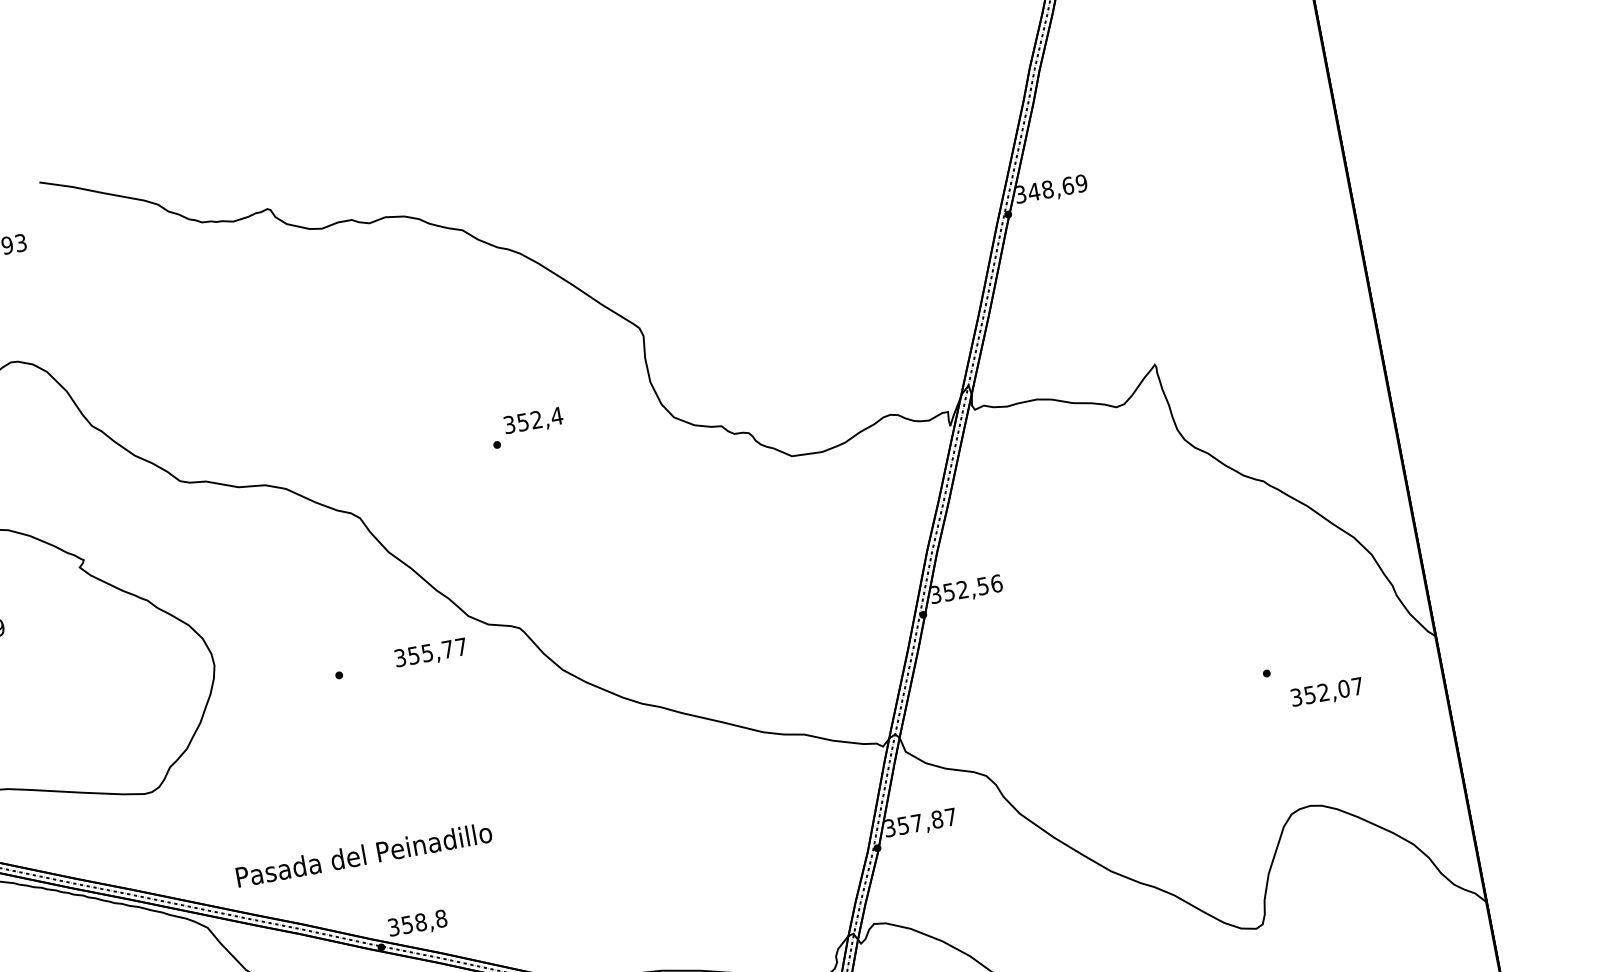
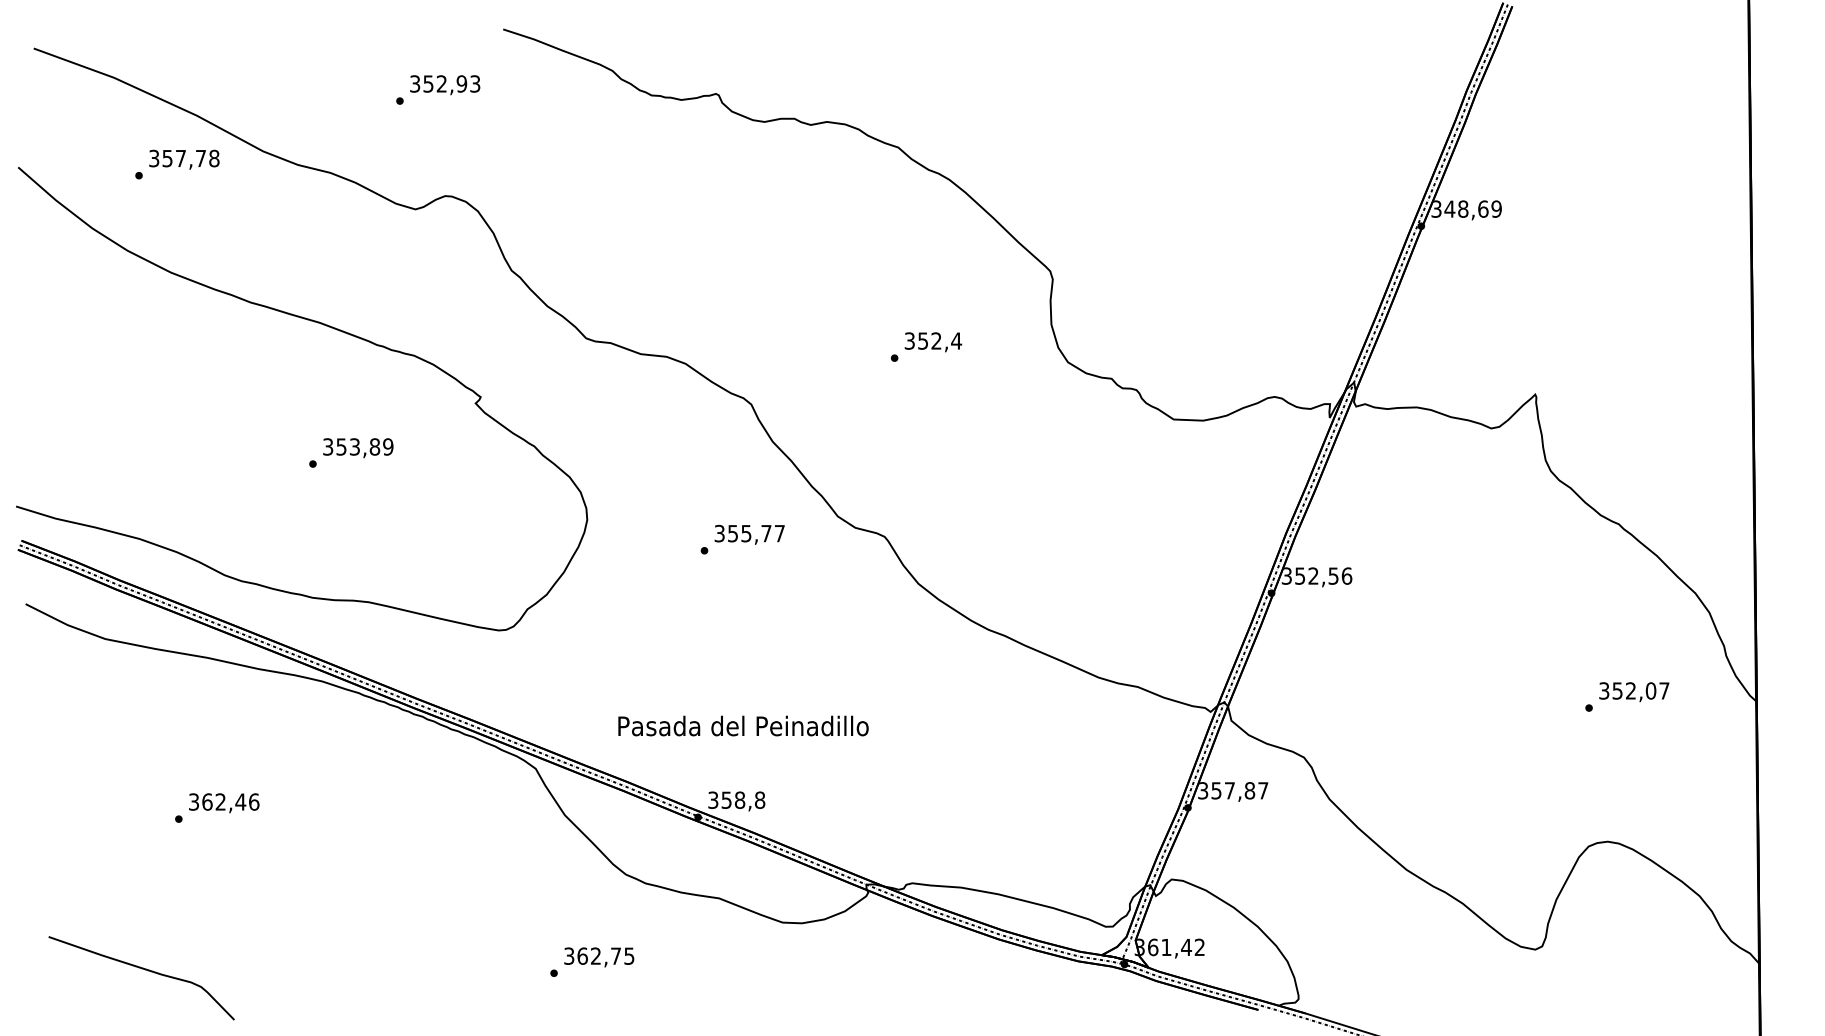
text: (430, 653) -> (749, 534), moved
text: (1327, 693) -> (1634, 692), moved
text: (364, 854) -> (743, 725), moved

